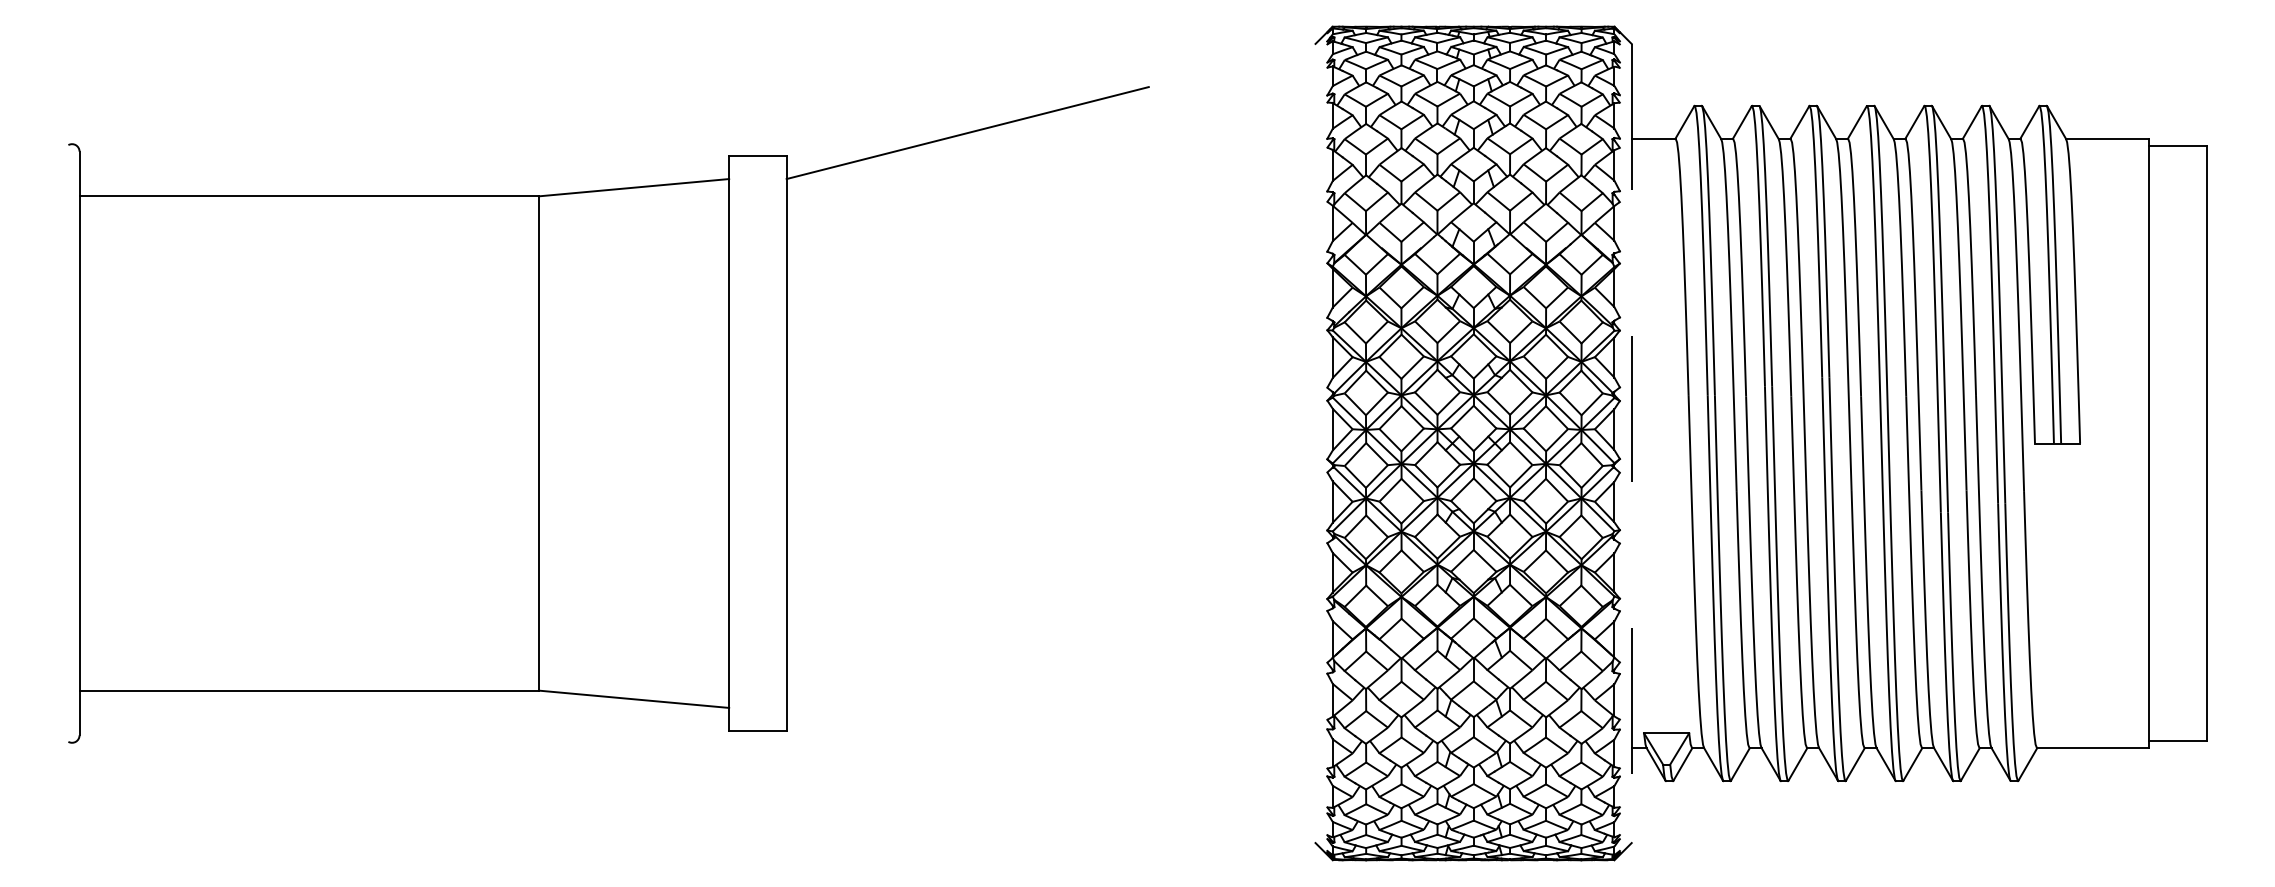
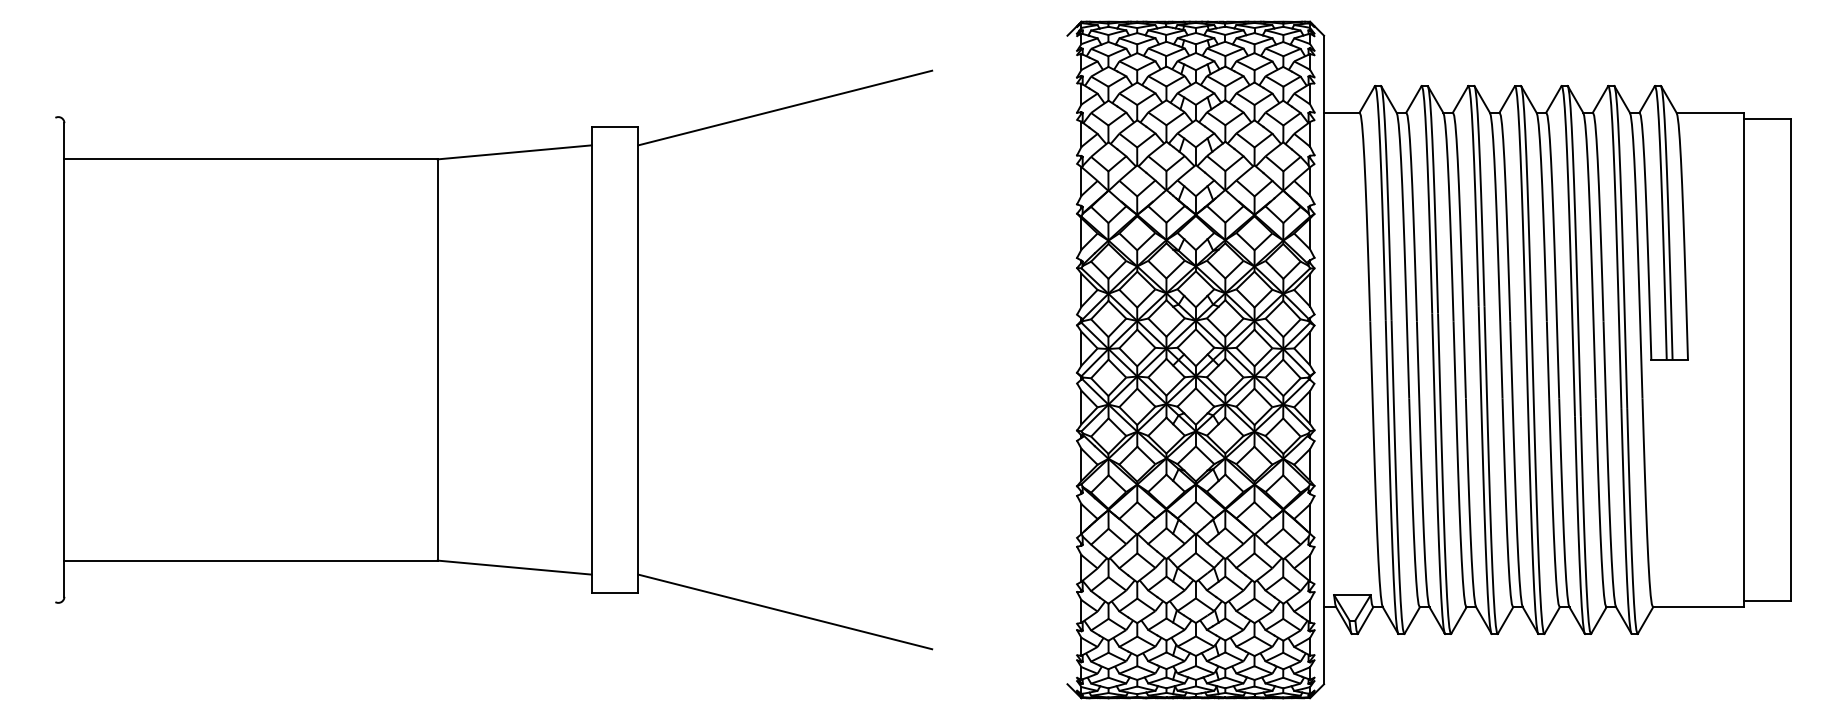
line: (1632, 444) -> (1324, 360), dashed -> solid
line: (968, 753) -> (785, 611), added

